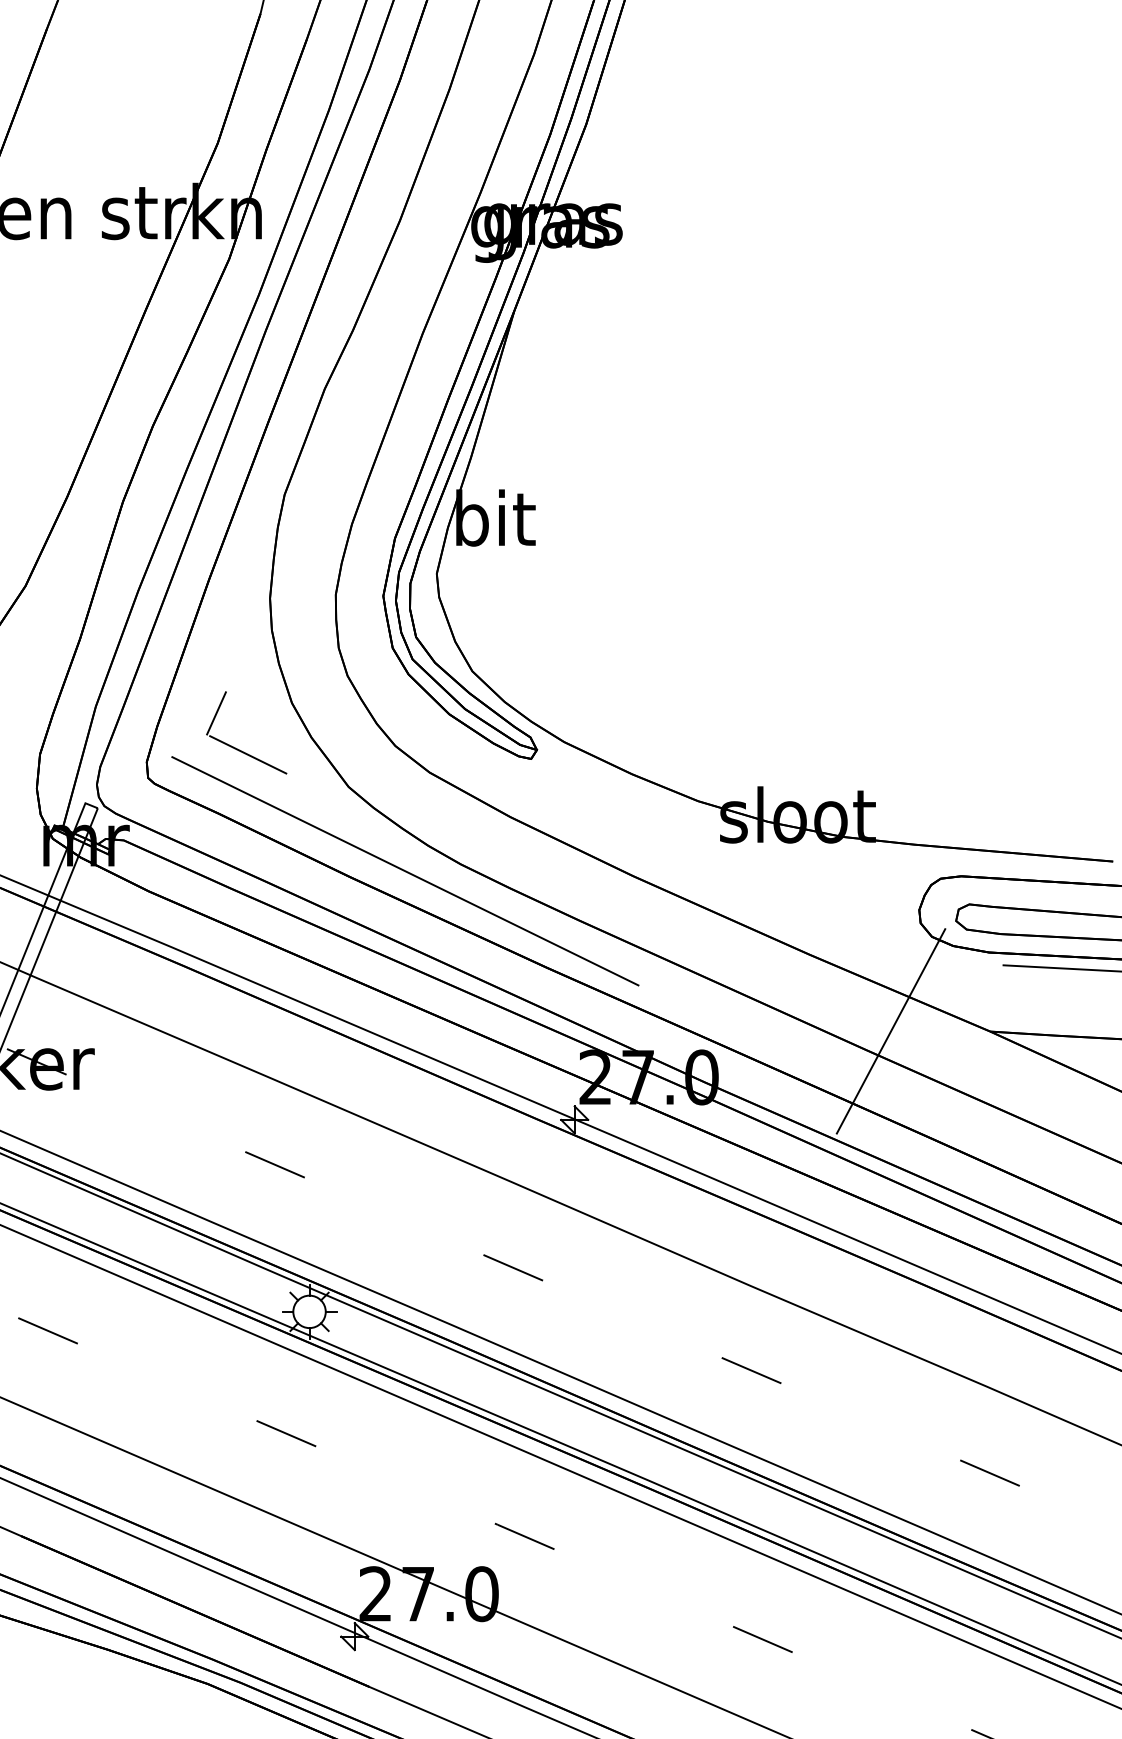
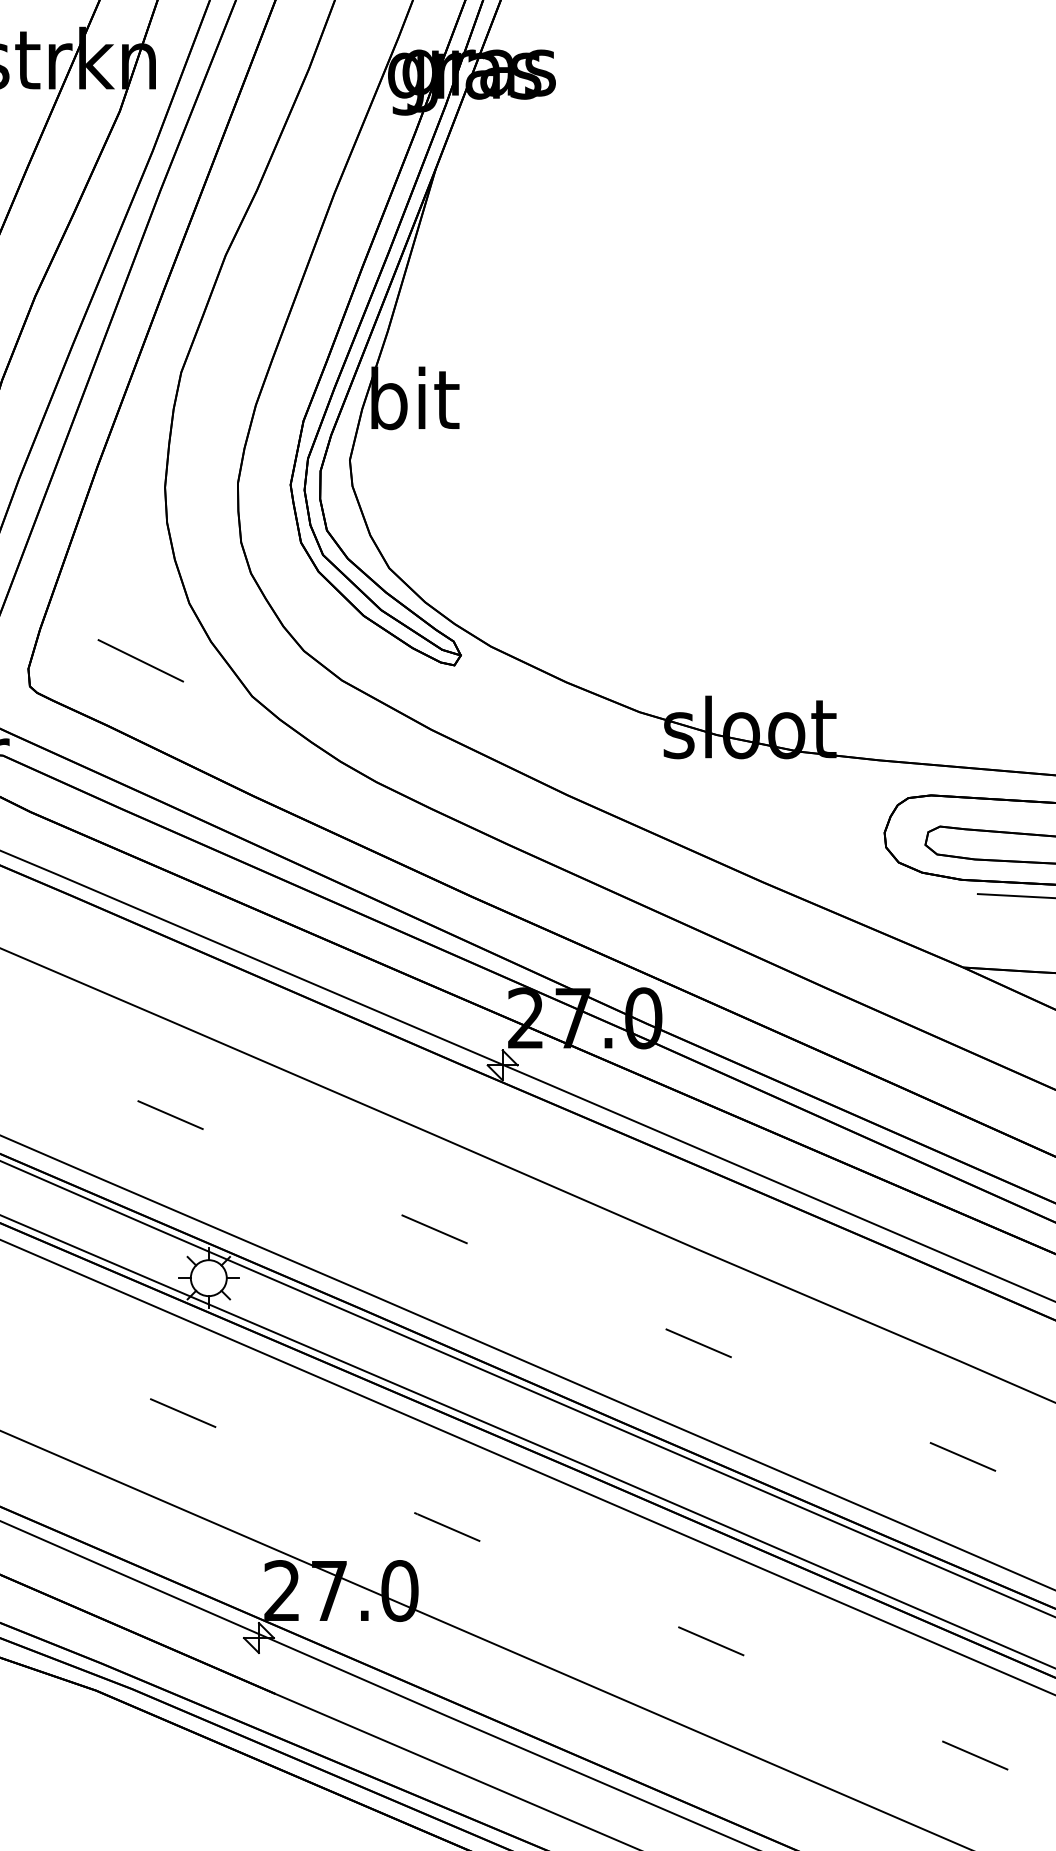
line: (216, 713) -> (105, 614), removed
line: (405, 871) -> (315, 790), removed
line: (890, 1031) -> (852, 967), removed

